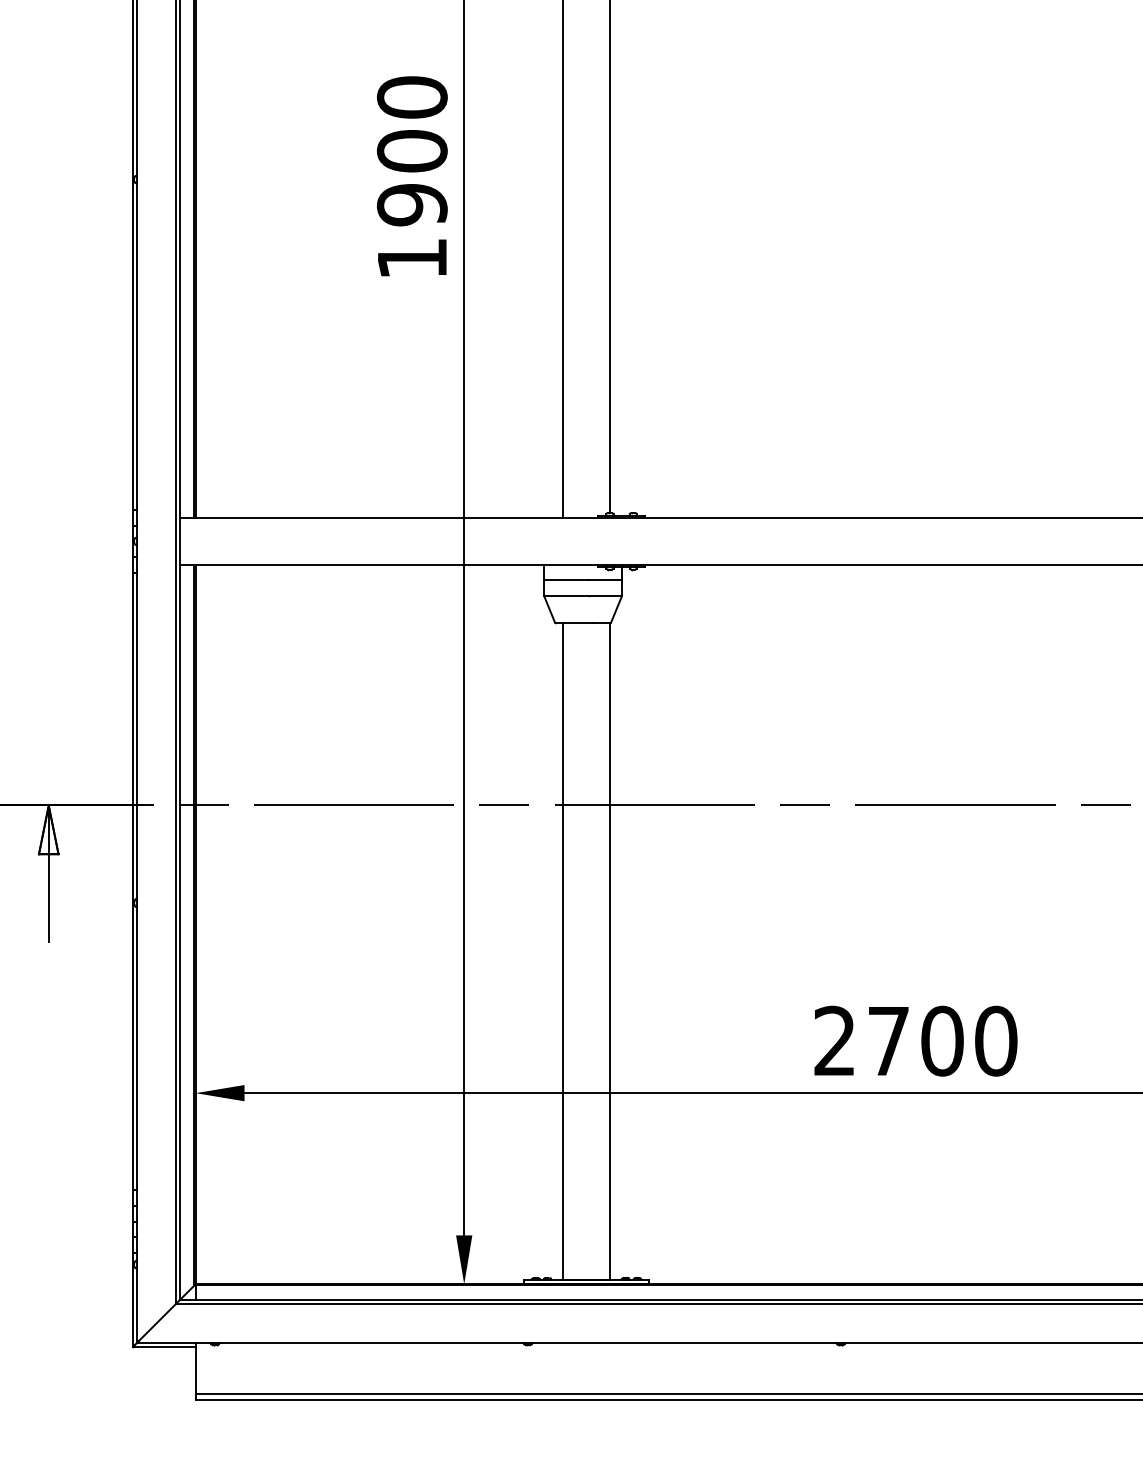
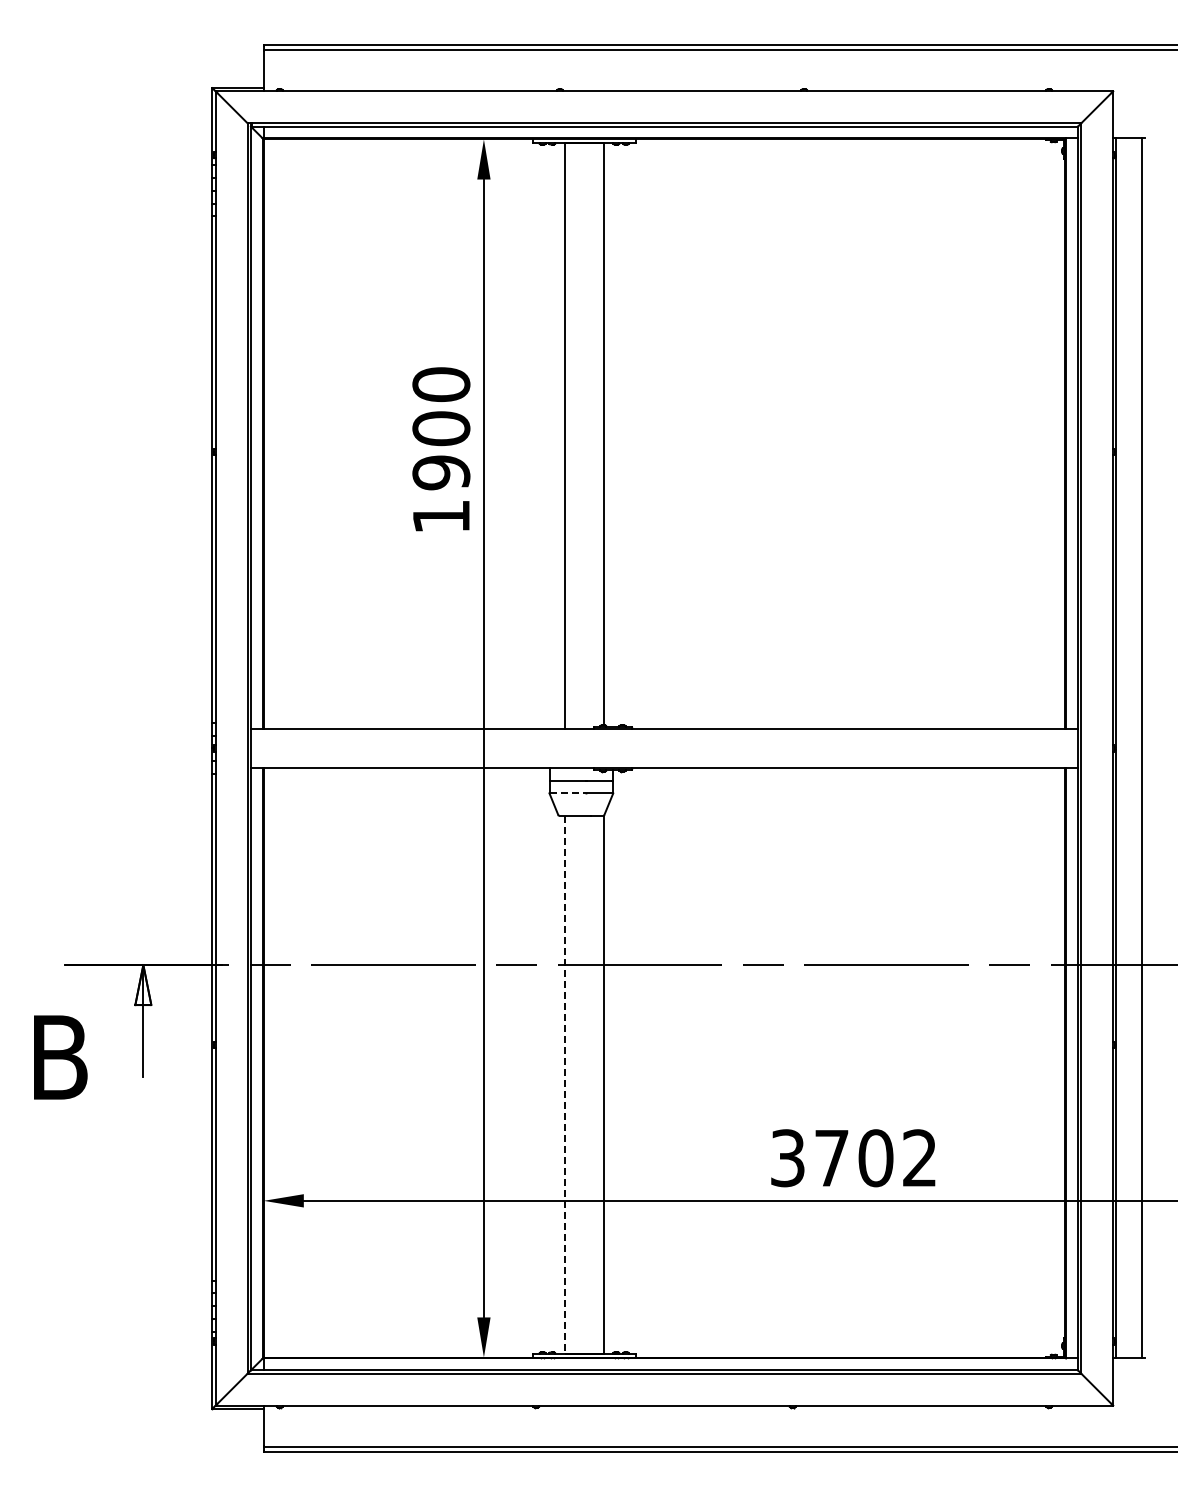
line: (567, 596) -> (568, 793), solid -> dashed
line: (563, 952) -> (565, 1085), solid -> dashed
text: (916, 1041) -> (854, 1158), 2700 -> 3702

